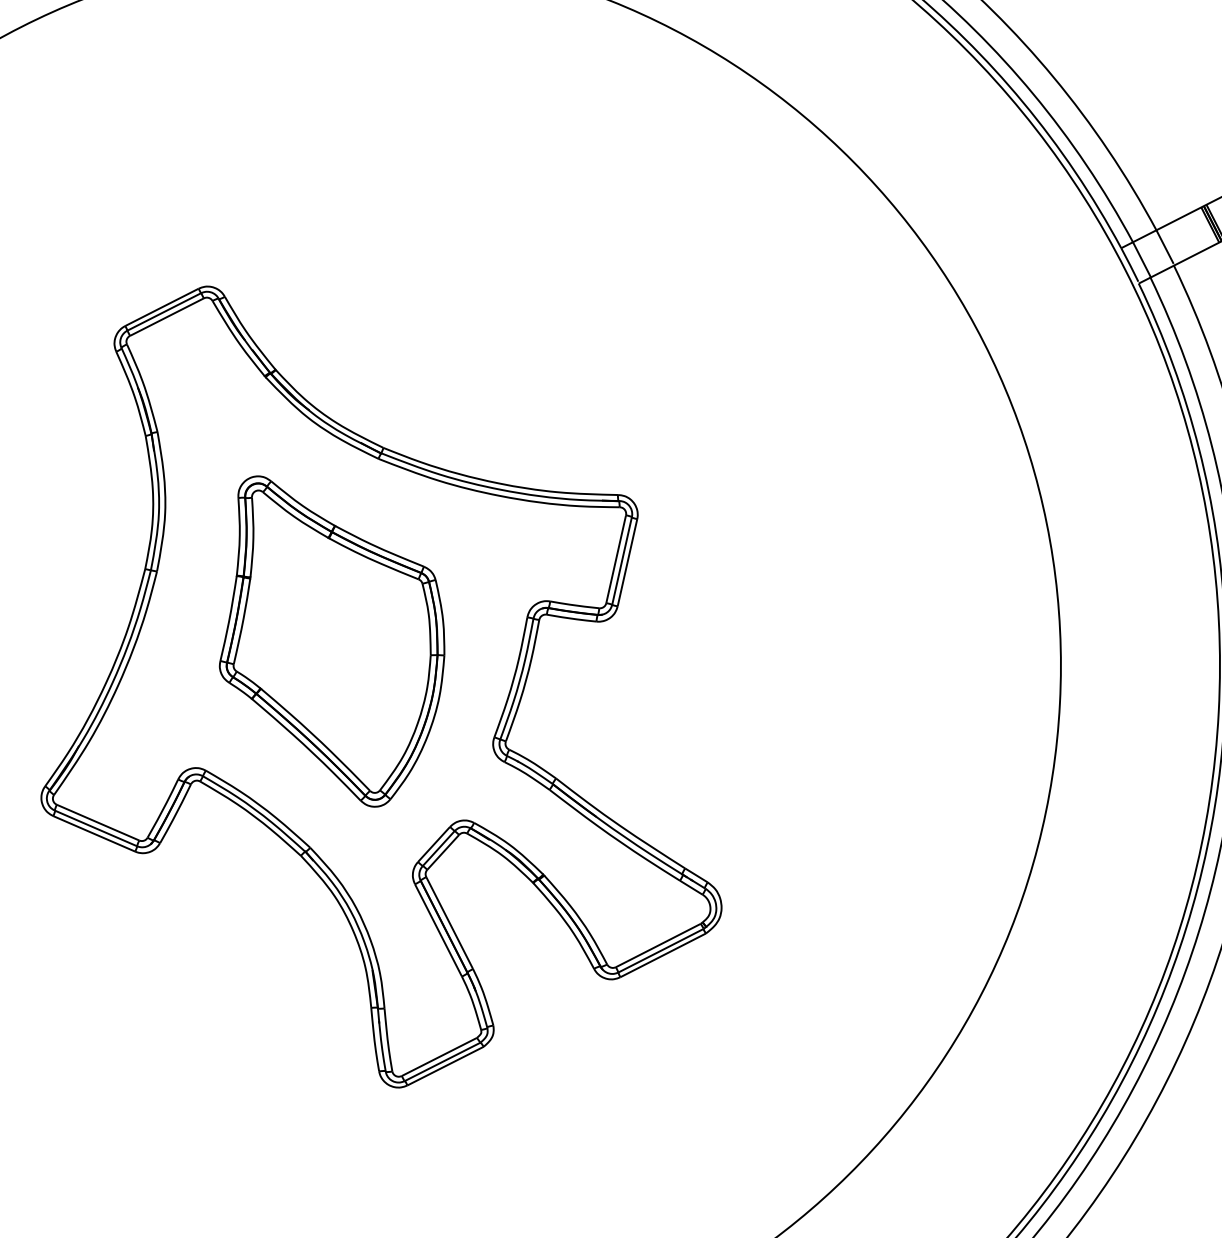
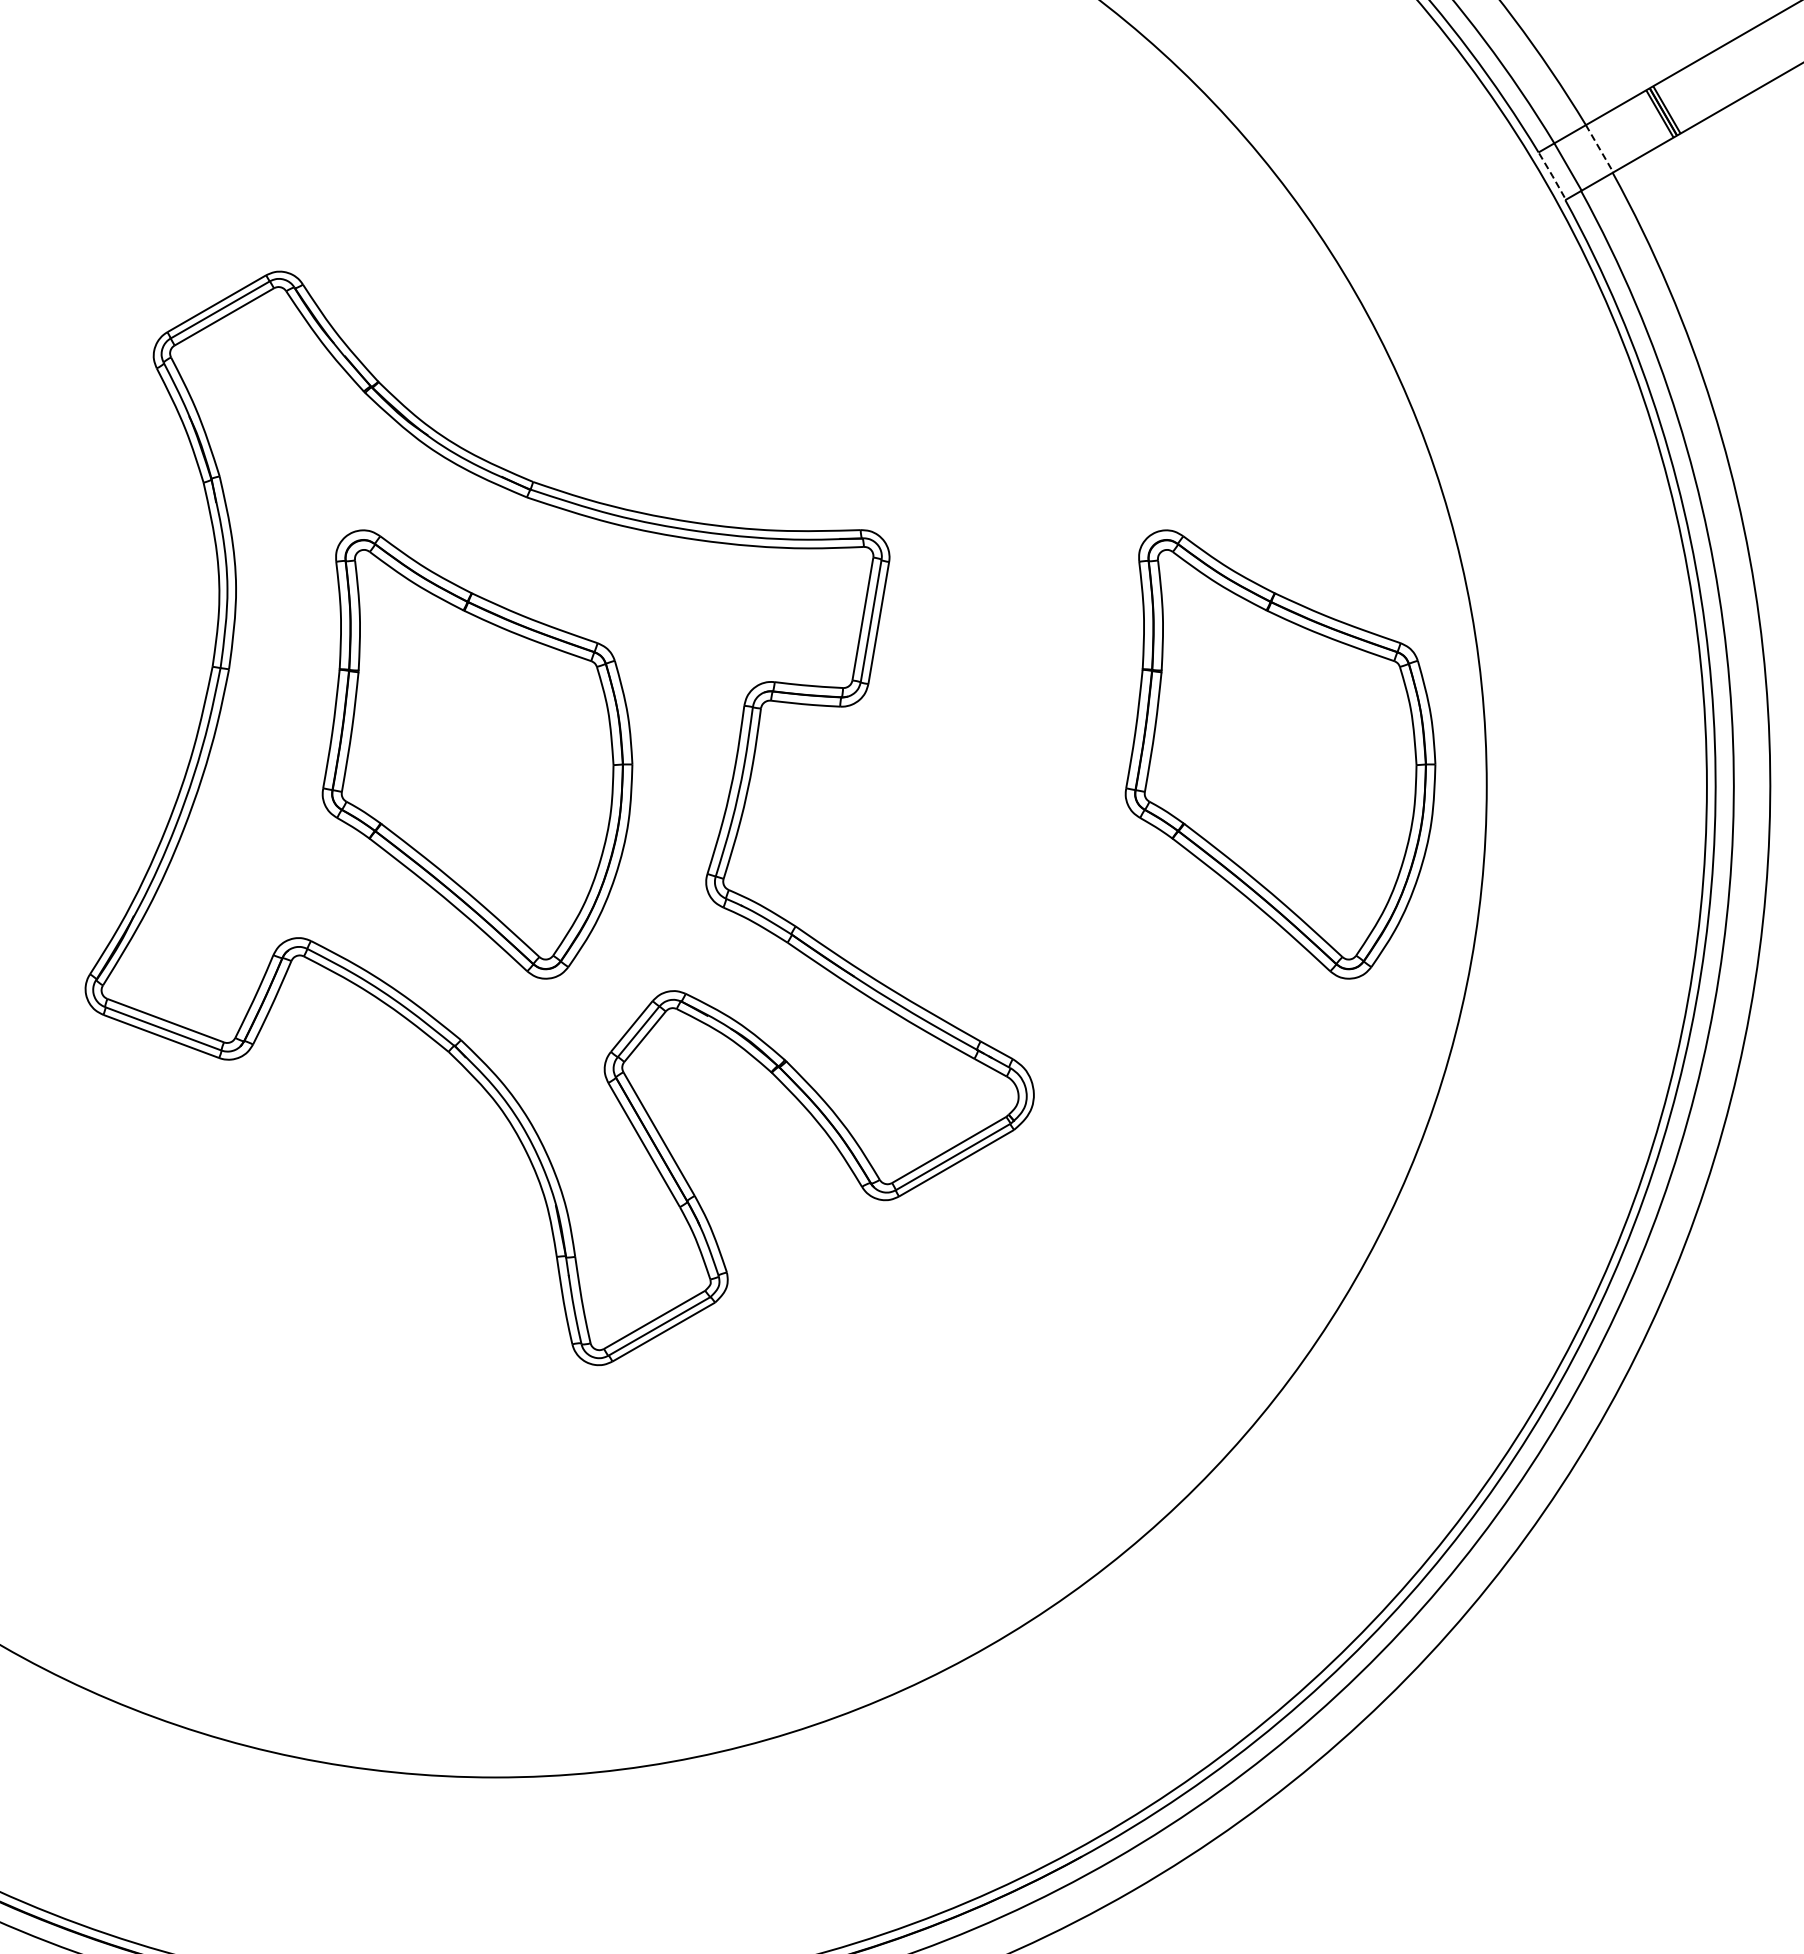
line: (1164, 246) -> (1598, 146), solid -> dashed
line: (1130, 265) -> (1552, 175), solid -> dashed
part: (912, 672) -> (1280, 754), added

